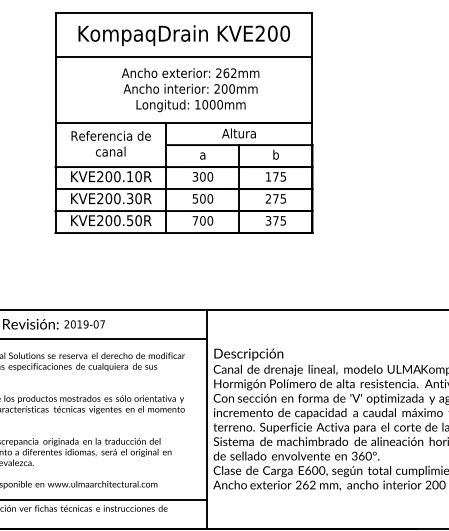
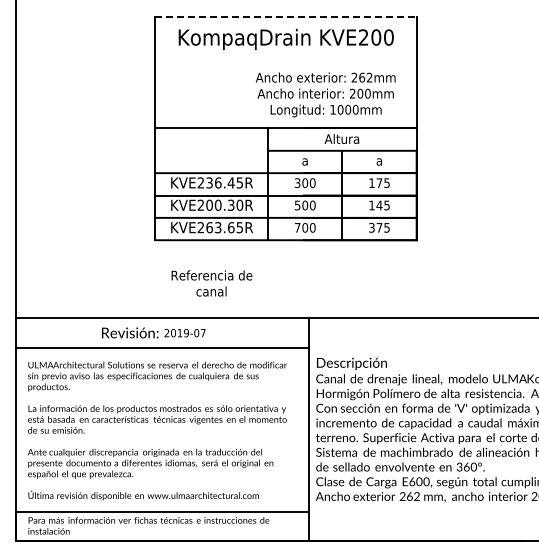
line: (184, 13) -> (286, 16), solid -> dashed
line: (183, 57) -> (285, 61), removed
text: (190, 89) -> (325, 94), moved
text: (110, 143) -> (211, 283), moved
text: (275, 154) -> (379, 160), b -> a
text: (123, 176) -> (224, 182), KVE200.10R -> KVE236.45R
text: (271, 198) -> (375, 205), 275 -> 145
text: (123, 220) -> (224, 227), KVE200.50R -> KVE263.65R

